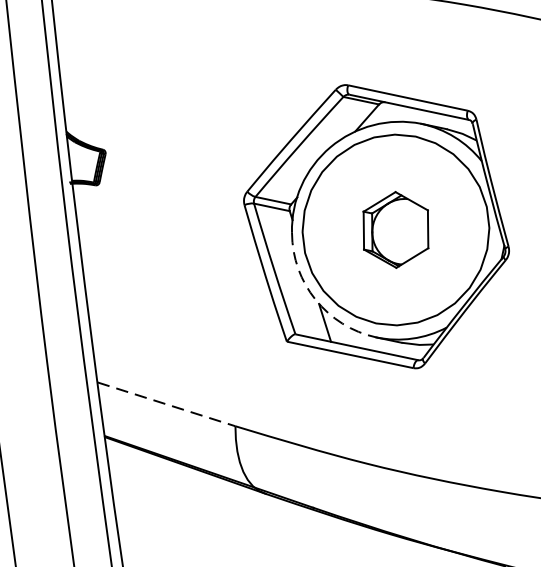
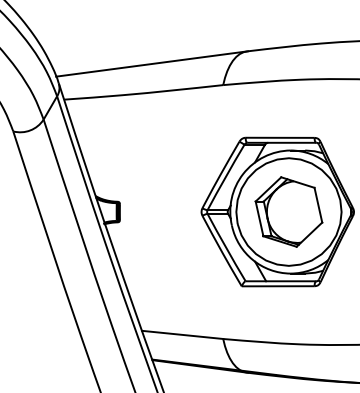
part: (395, 228) -> (288, 211), size x1.67
arc: (315, 299) -> (252, 259), dashed -> solid
line: (166, 403) -> (182, 334), dashed -> solid

